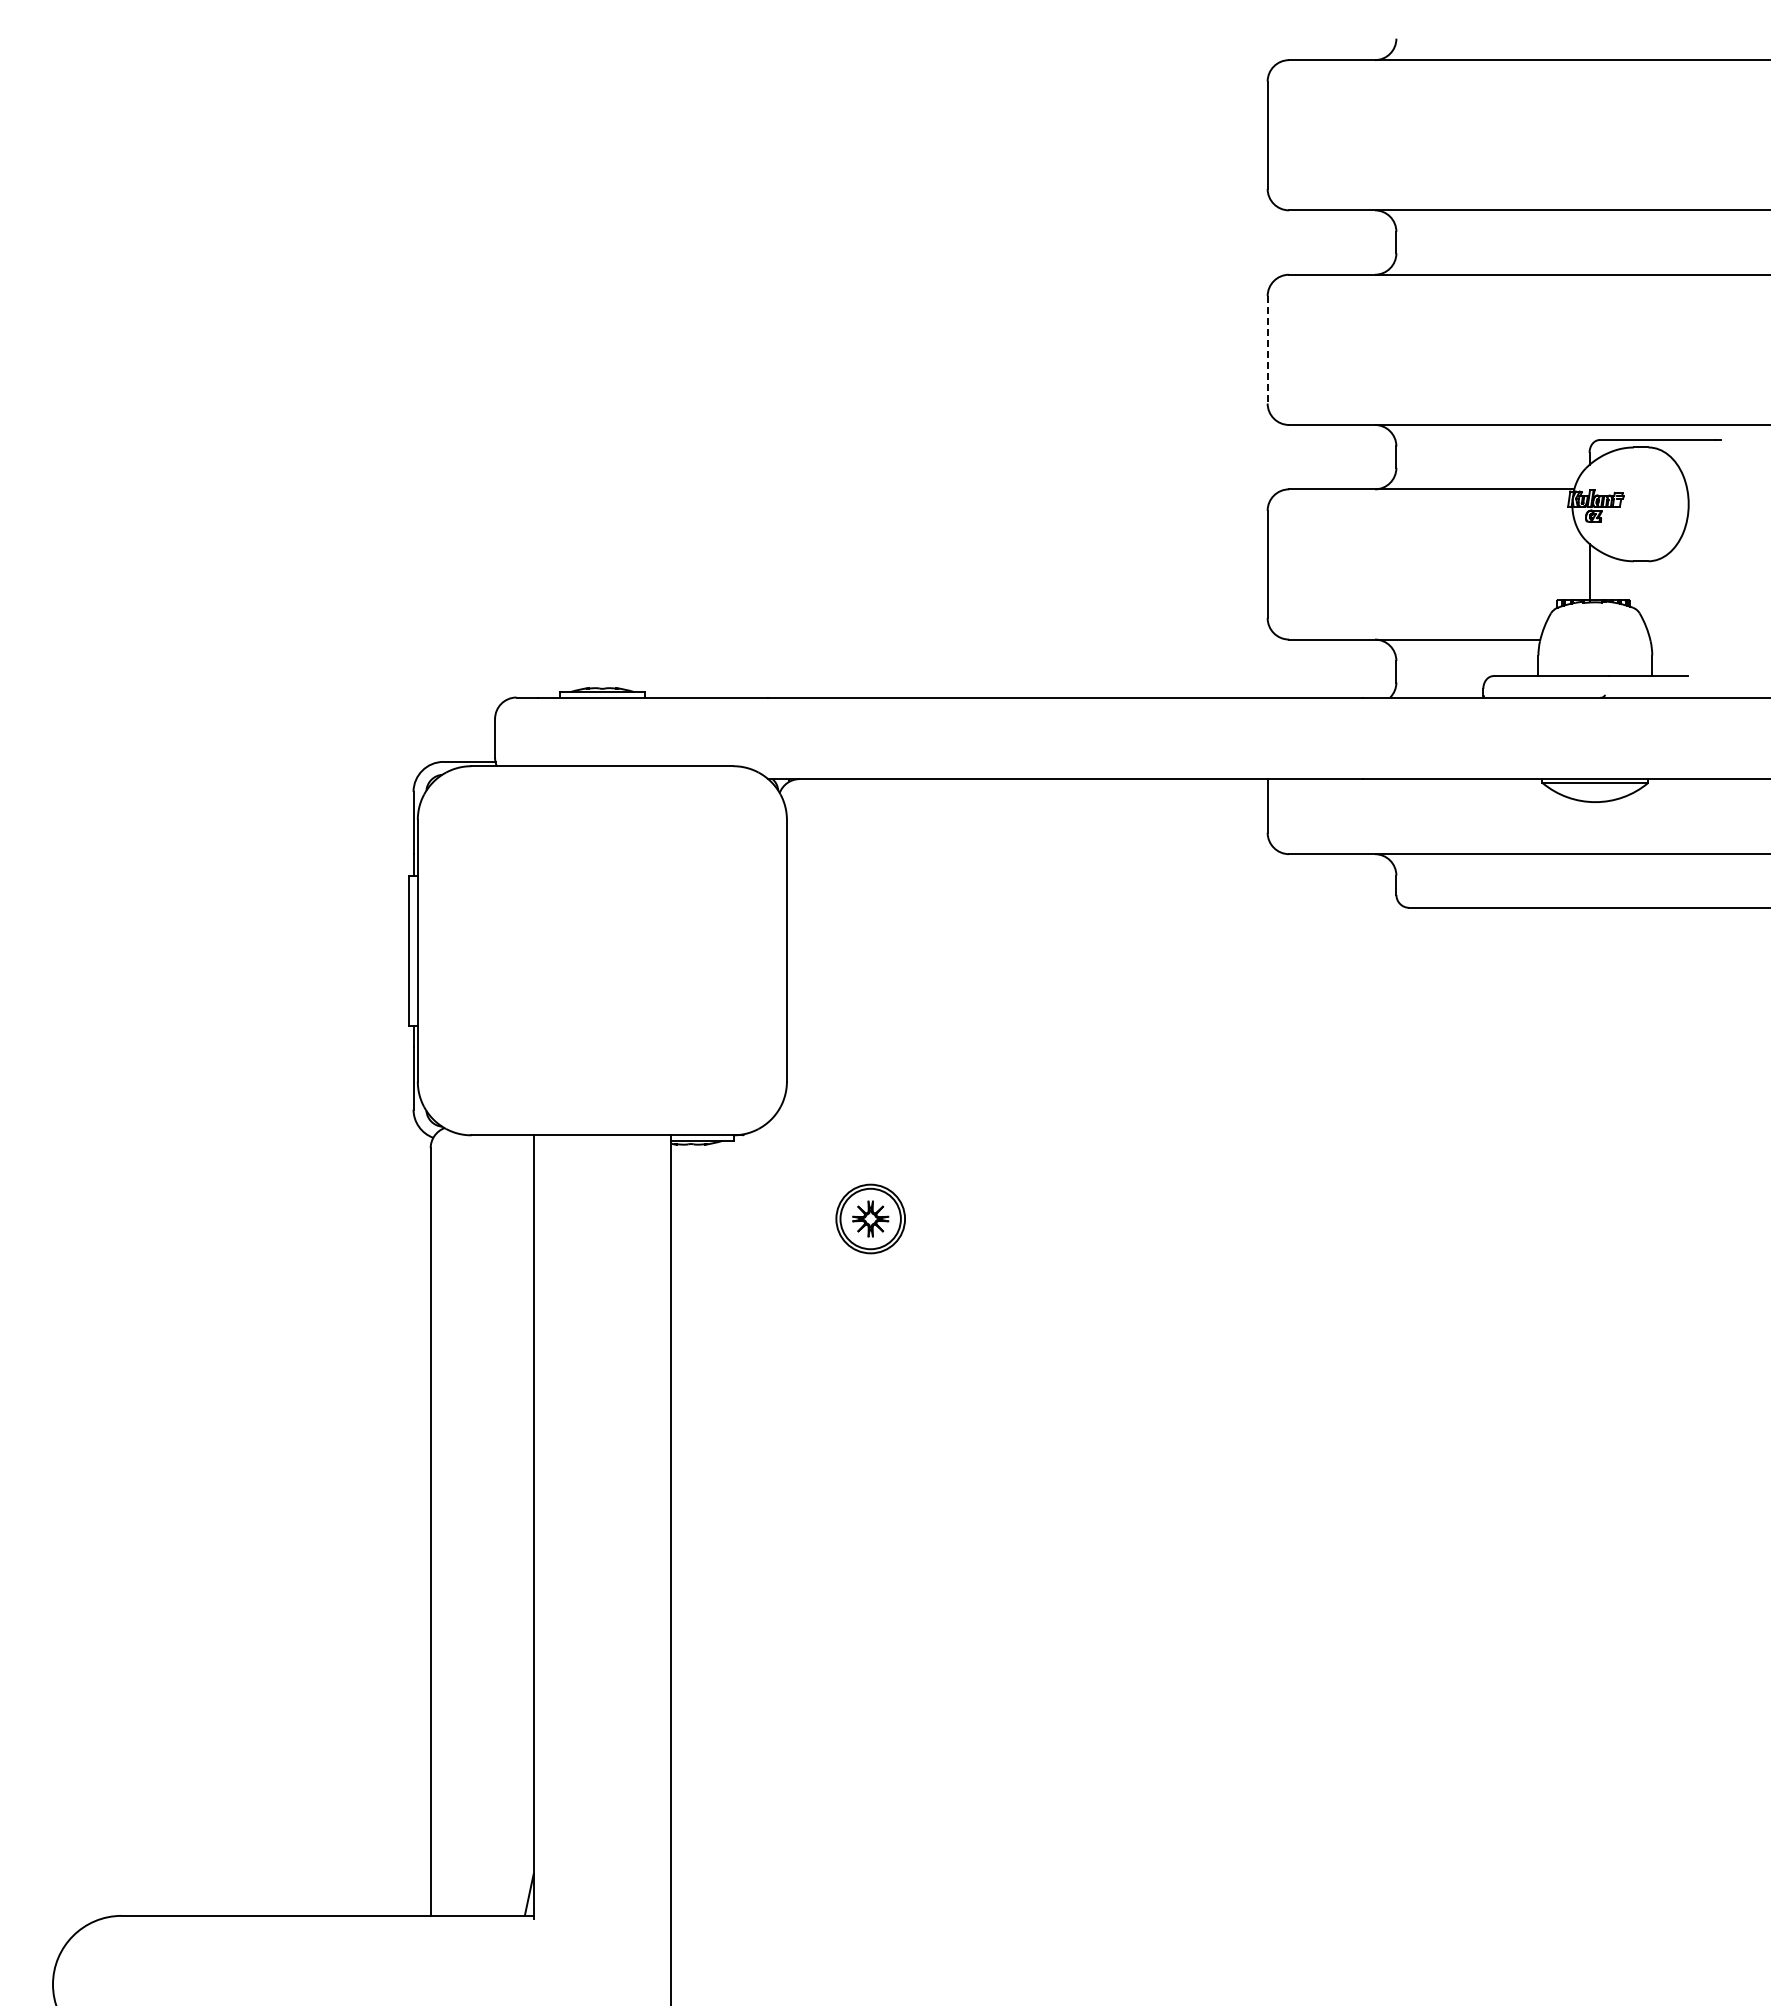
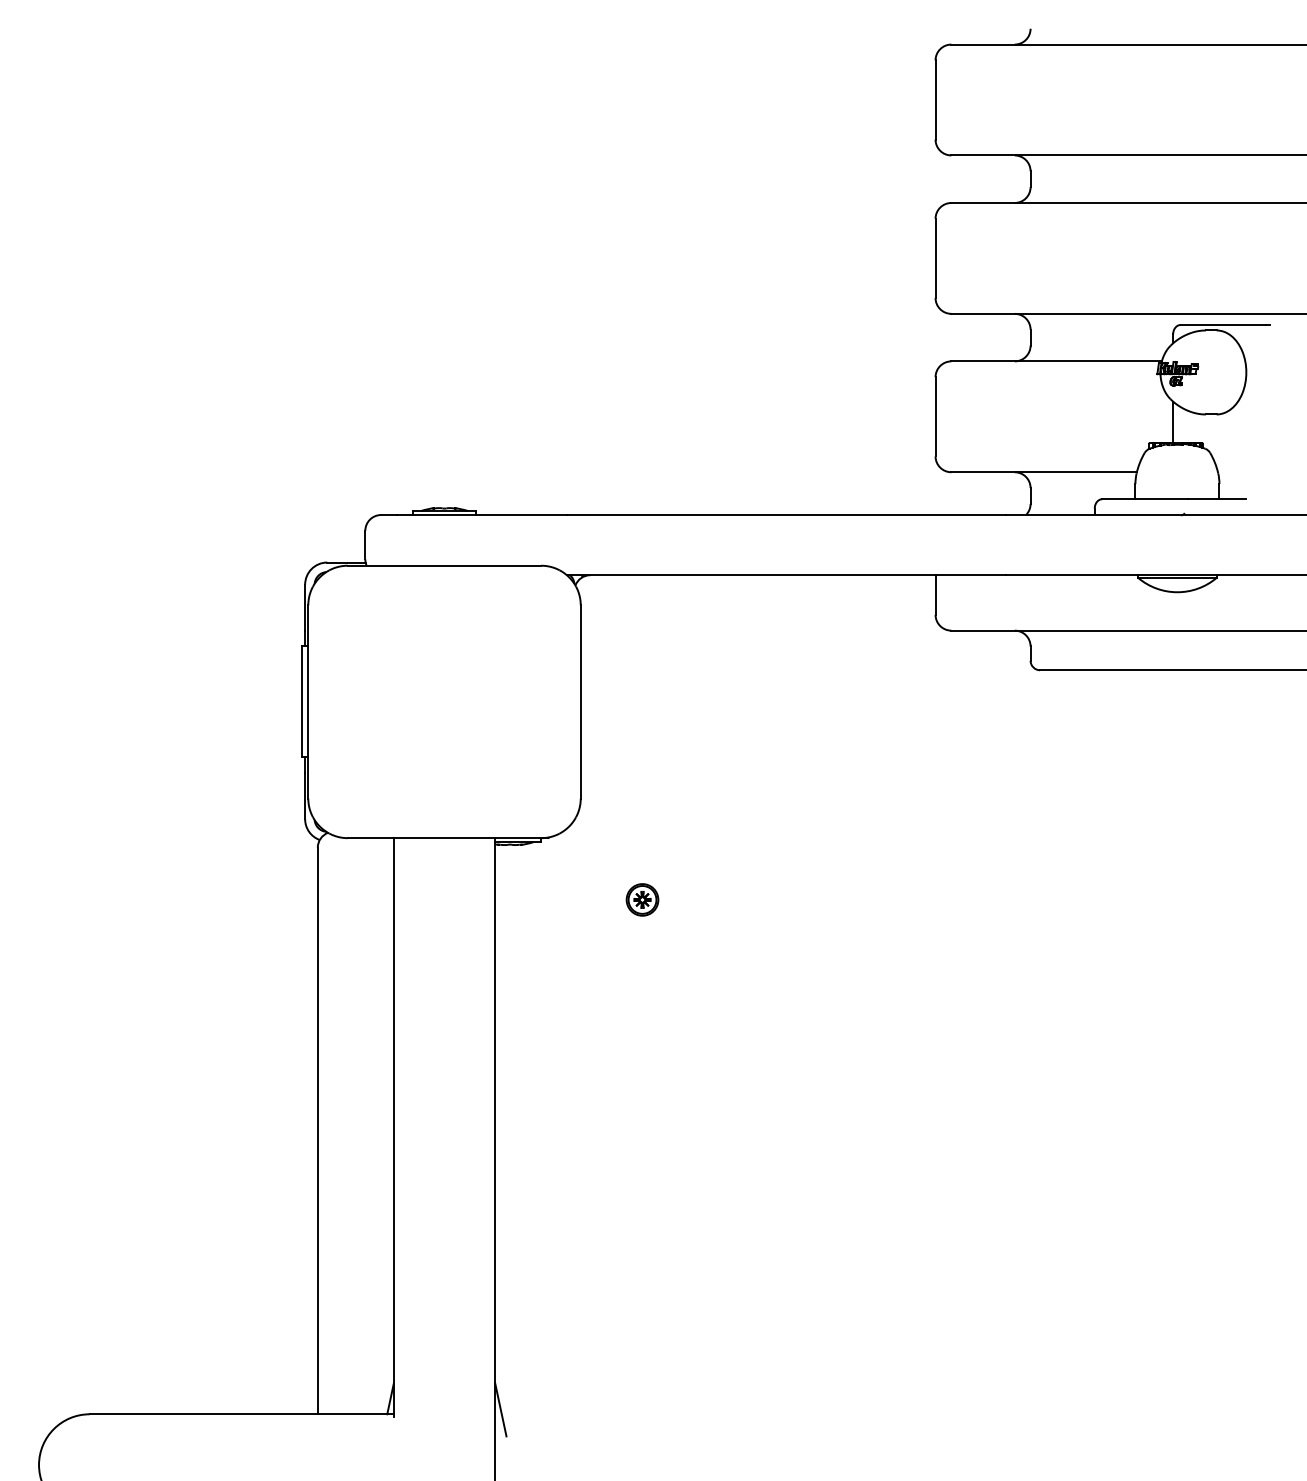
line: (1267, 349) -> (935, 258), dashed -> solid
part: (870, 1218) -> (642, 899), size x0.62
line: (678, 1909) -> (500, 1409), added

